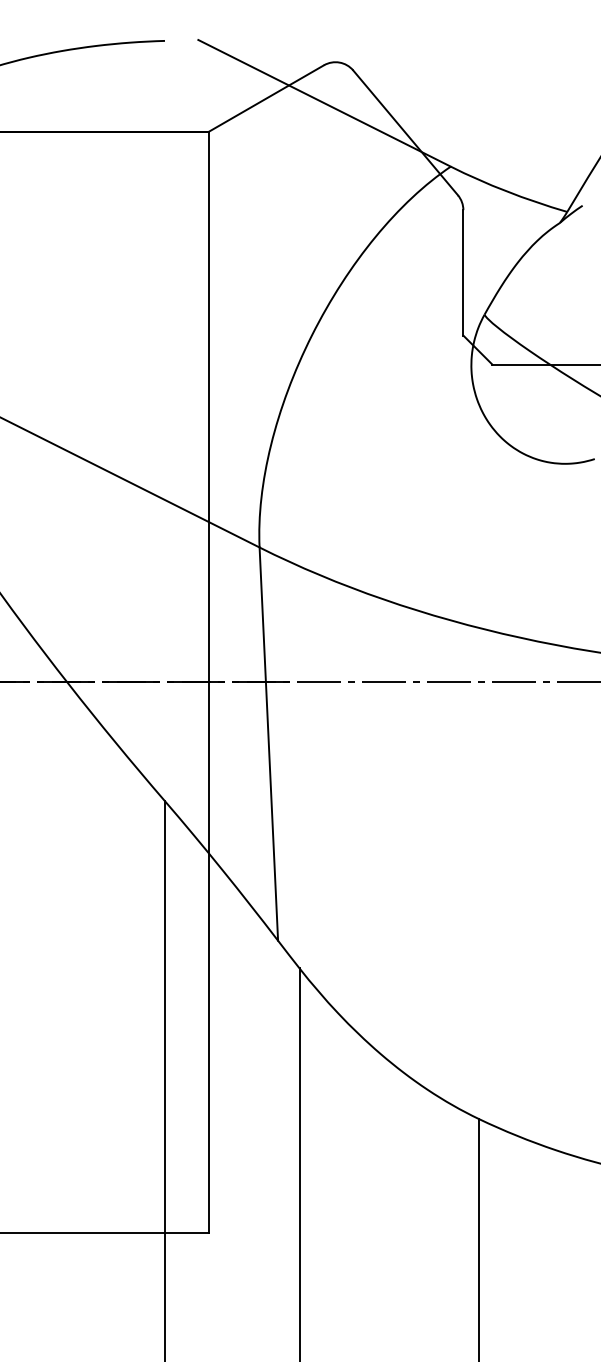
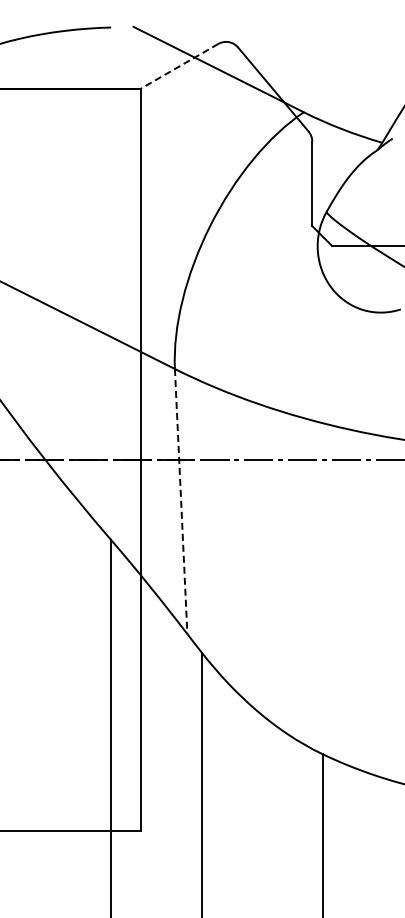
line: (266, 98) -> (179, 66), solid -> dashed
line: (269, 744) -> (181, 501), solid -> dashed

